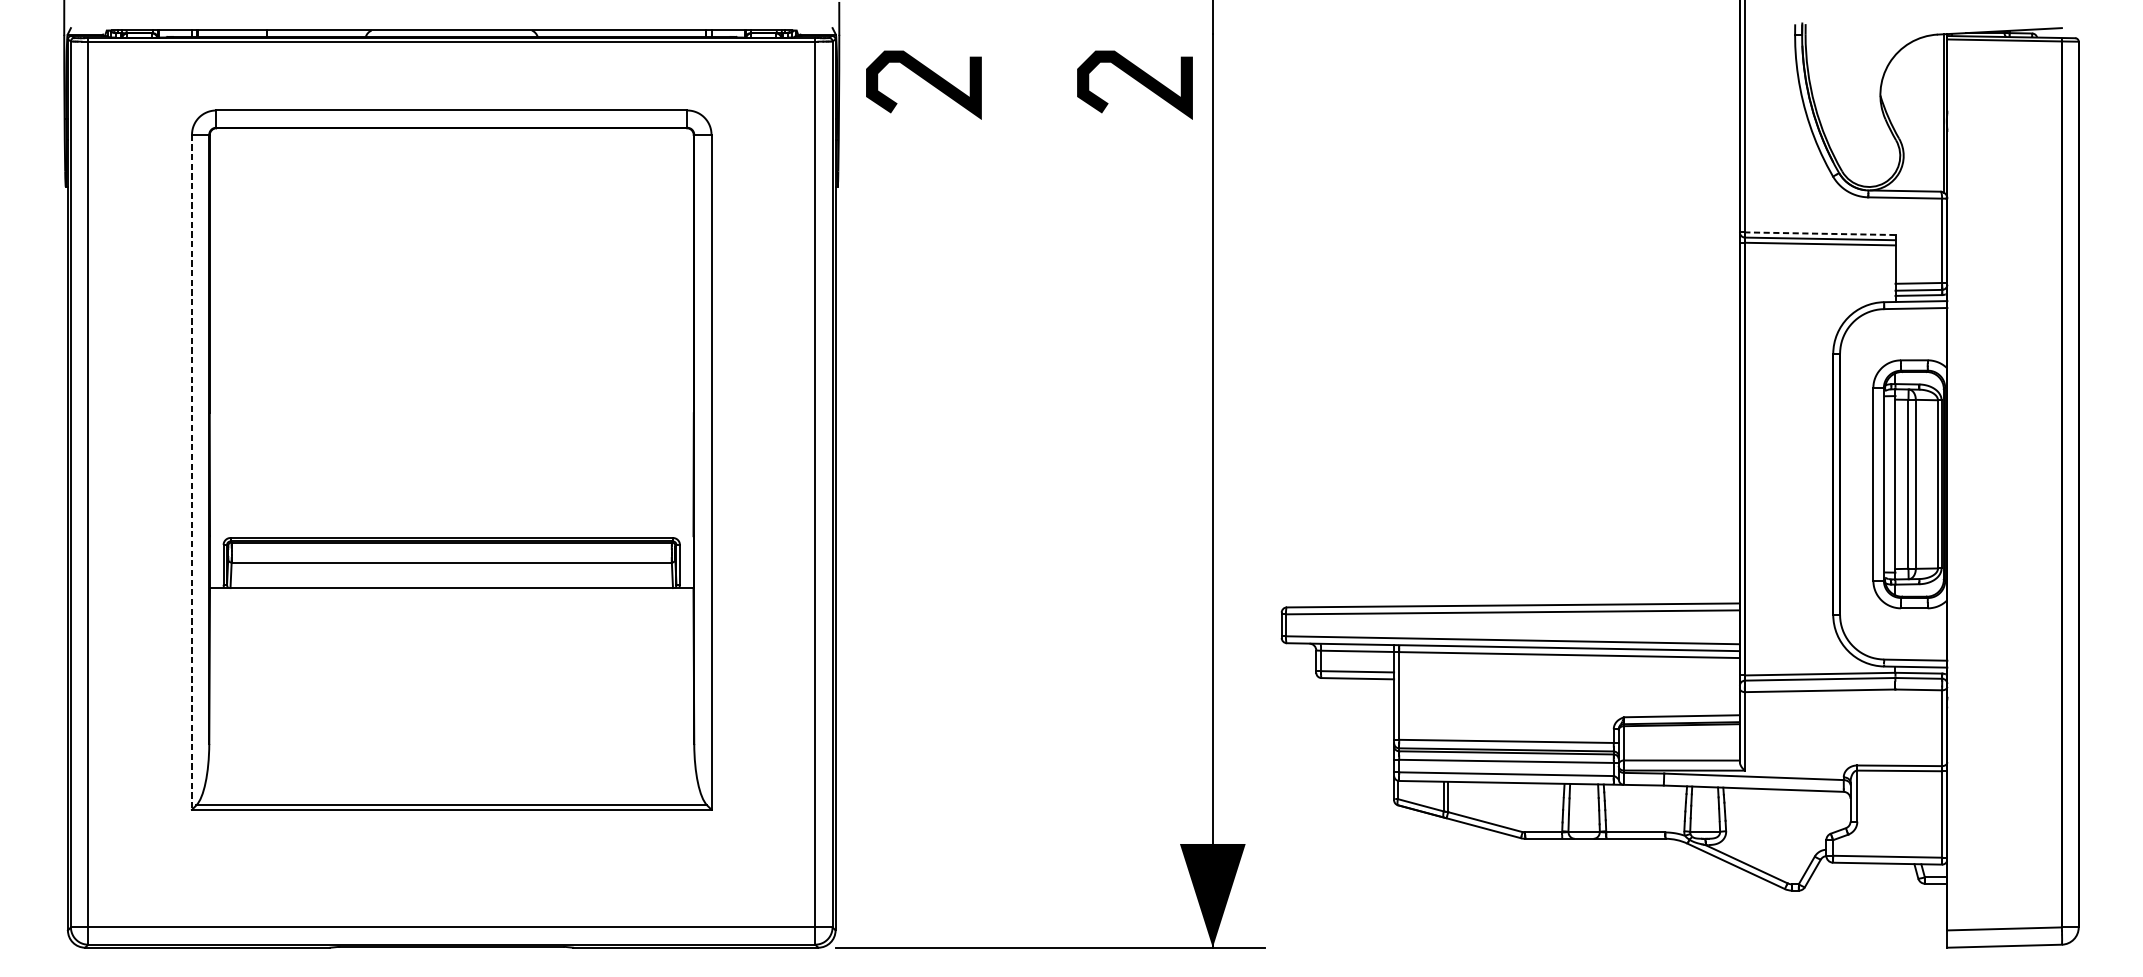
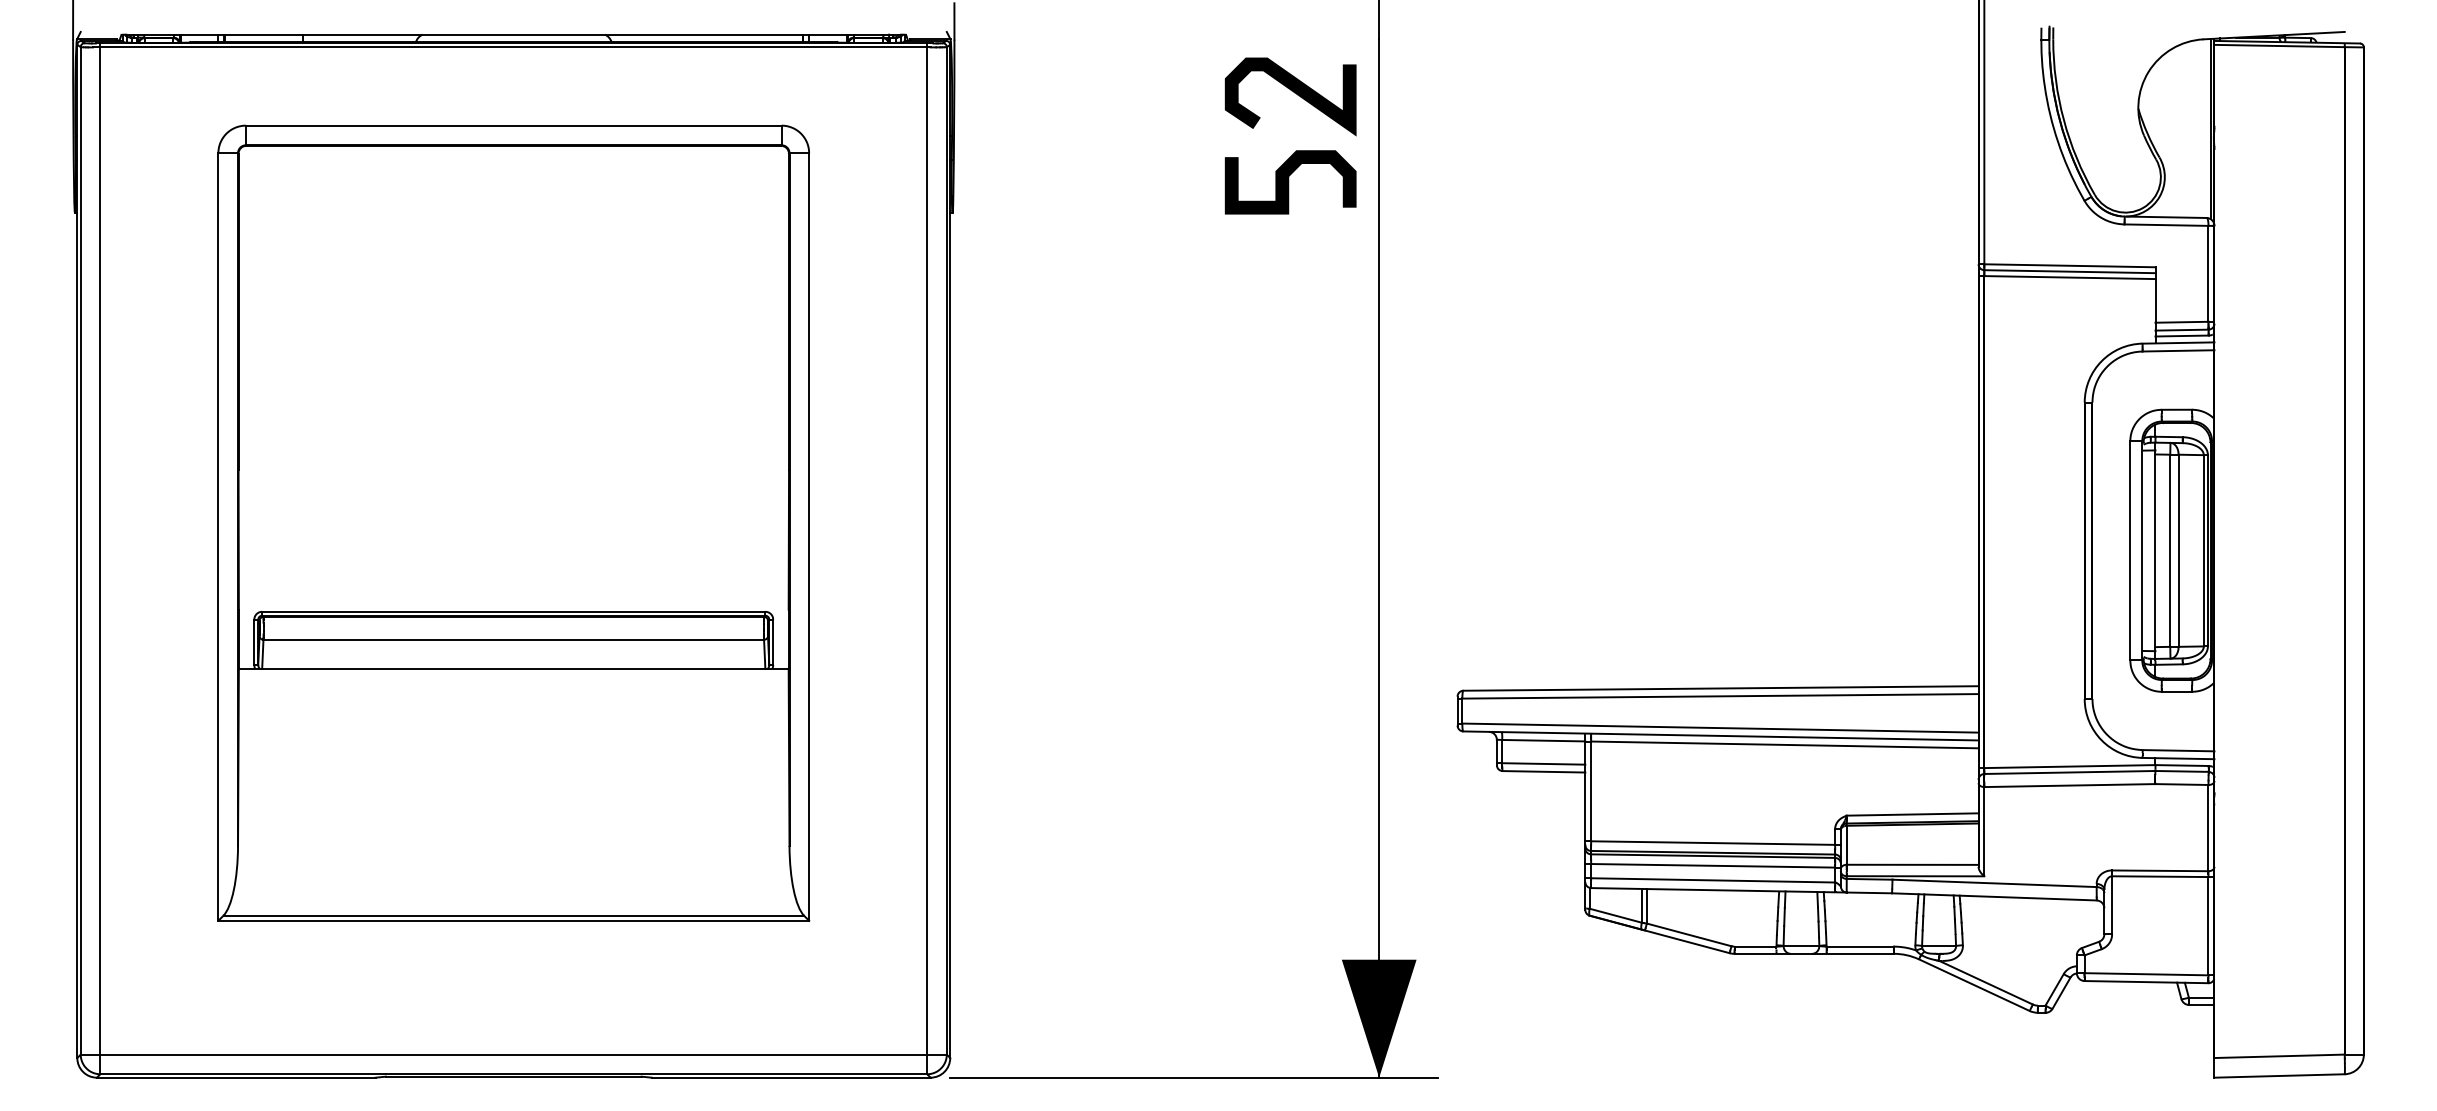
curve: (926, 81) -> (1053, 92), removed
curve: (1133, 160) -> (1289, 182), added
line: (1819, 233) -> (2069, 265), dashed -> solid
line: (192, 471) -> (218, 536), dashed -> solid

